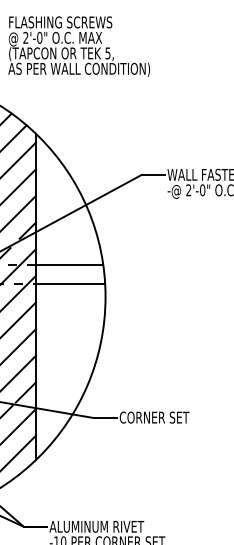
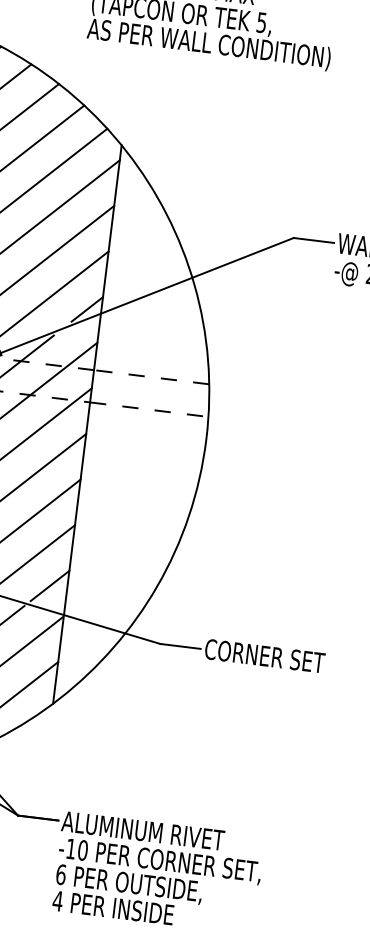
line: (69, 265) -> (151, 377), solid -> dashed
line: (70, 283) -> (149, 408), solid -> dashed

